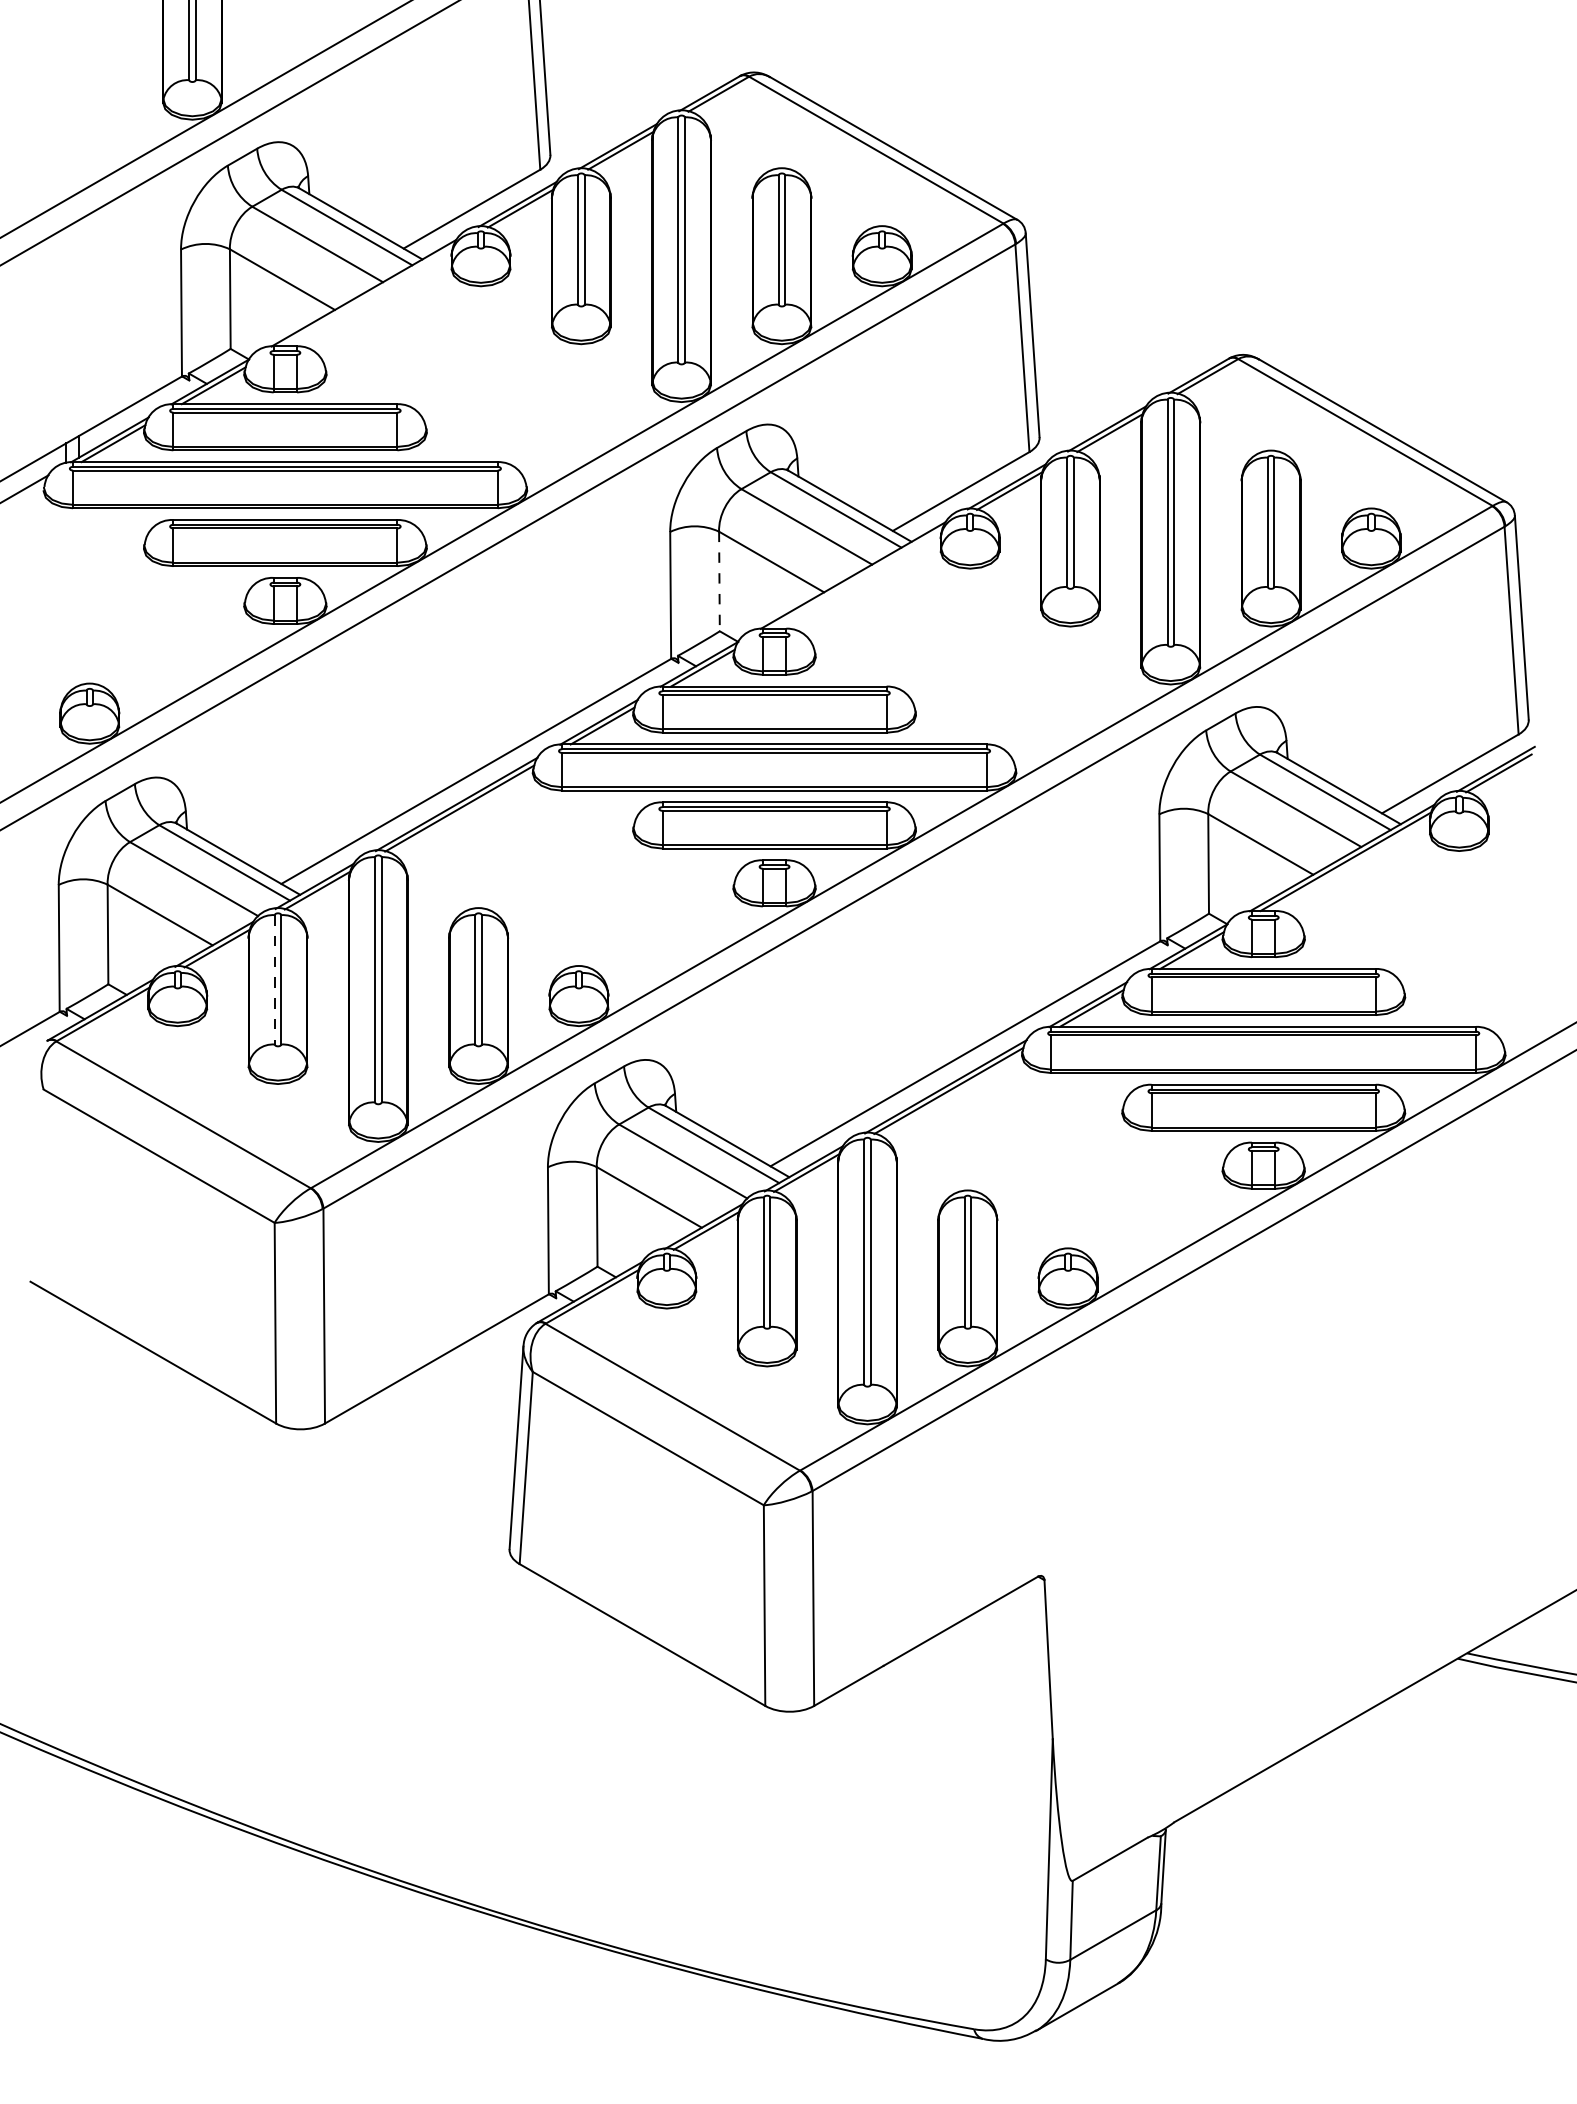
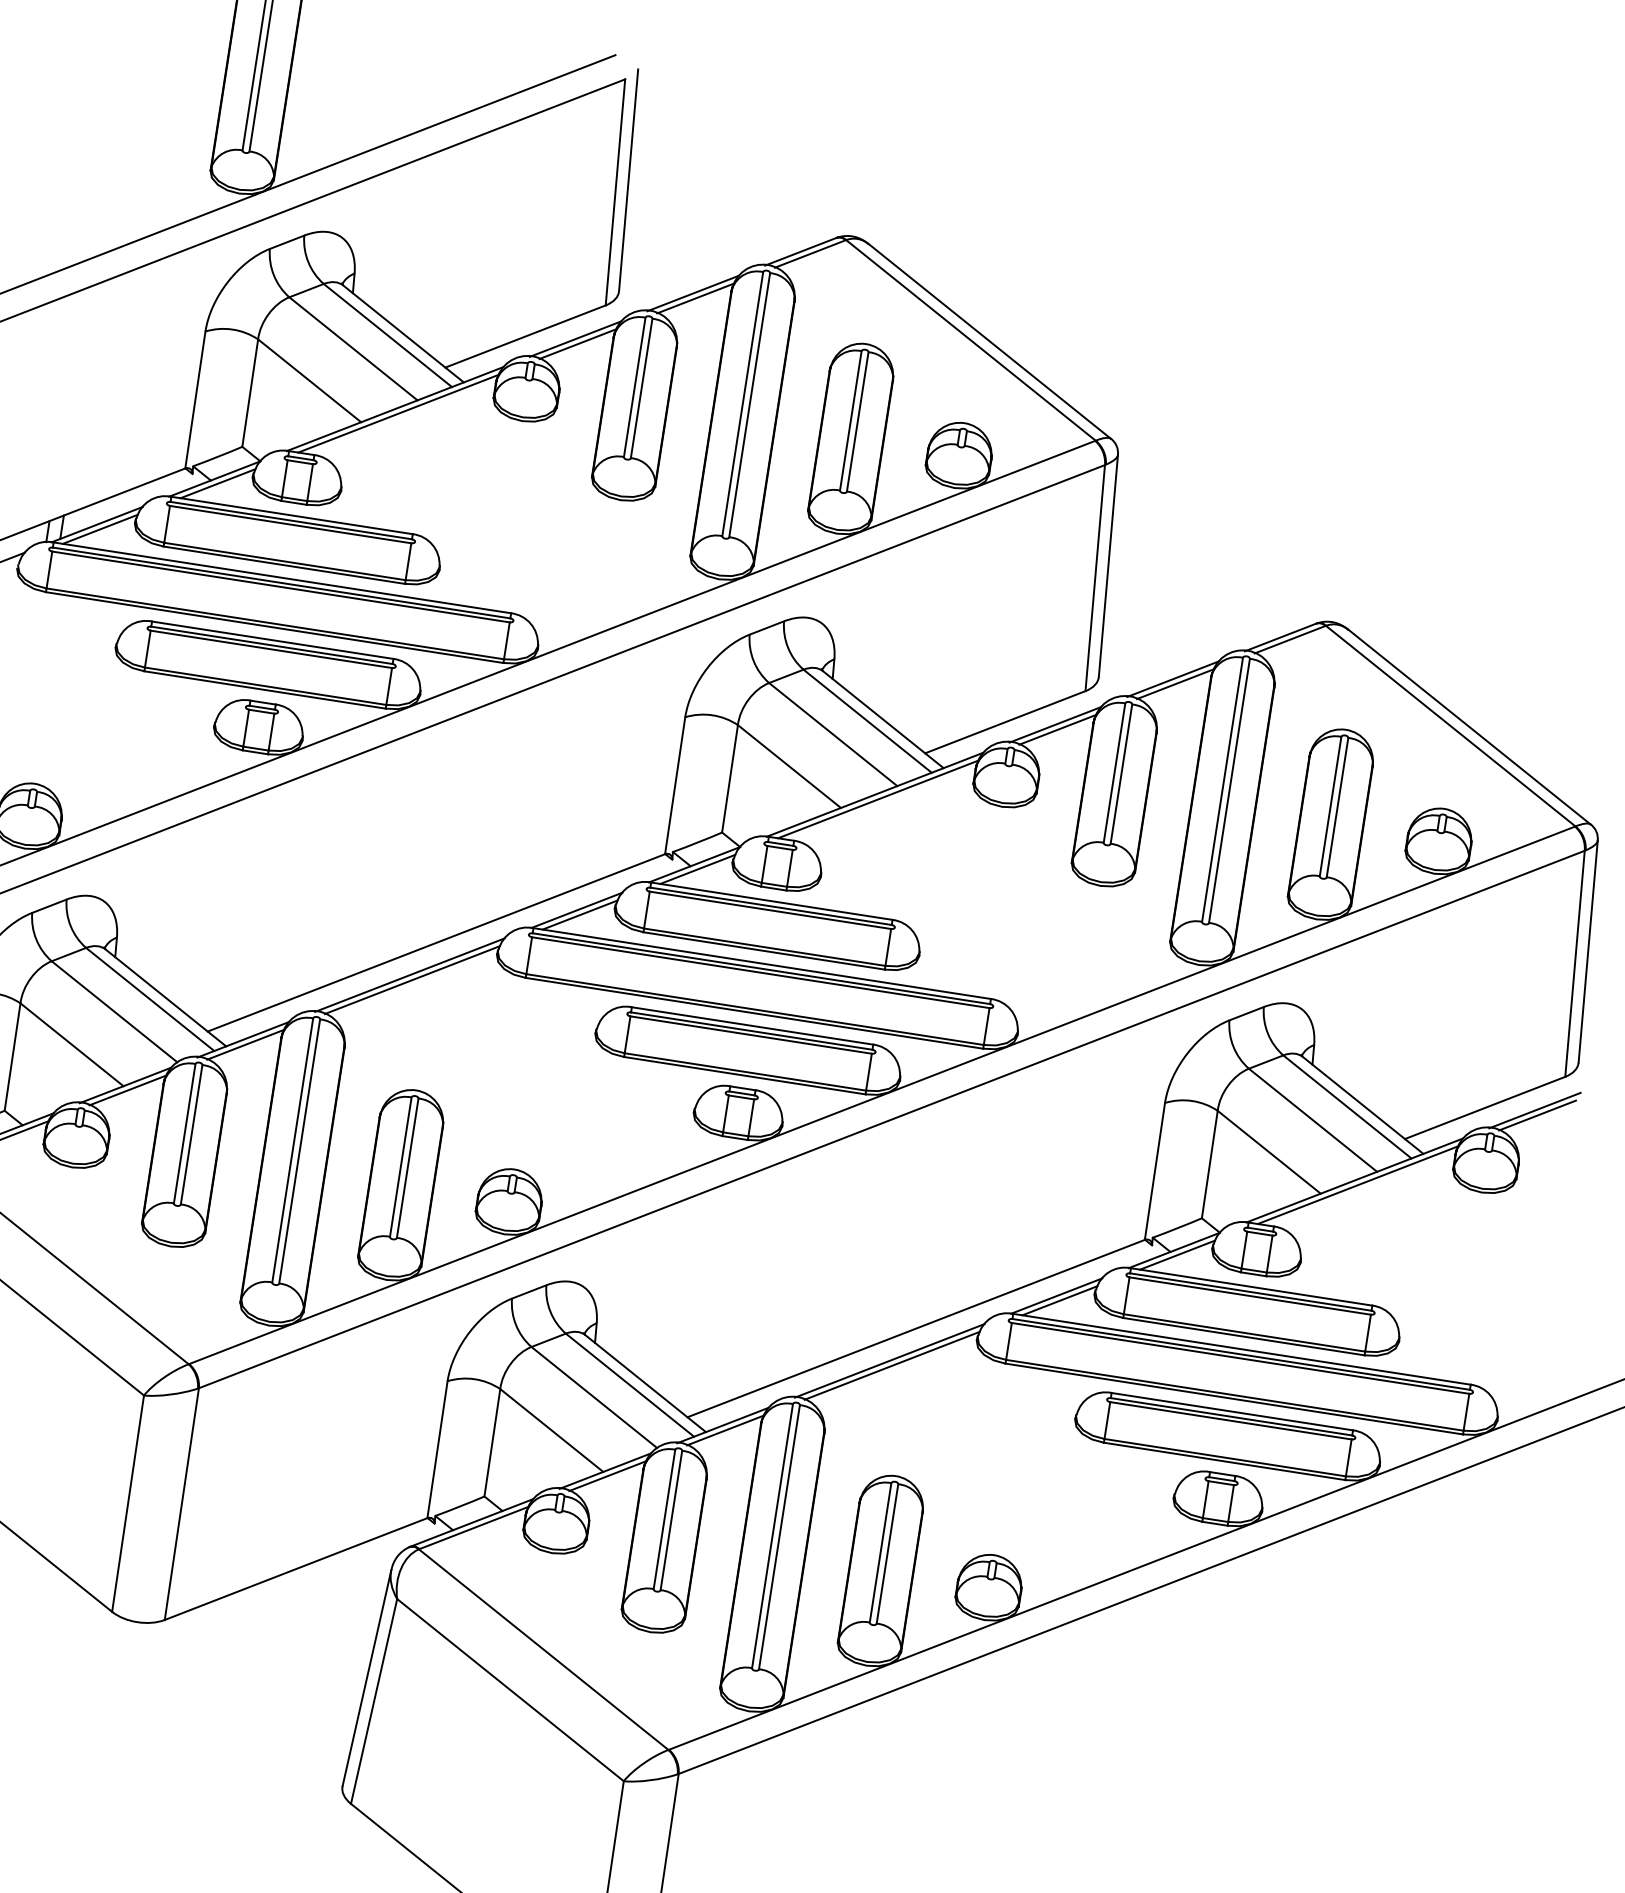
line: (367, 296) -> (398, 413), added
line: (856, 579) -> (877, 799), added
line: (719, 581) -> (730, 778), dashed -> solid
line: (274, 979) -> (184, 1133), dashed -> solid

